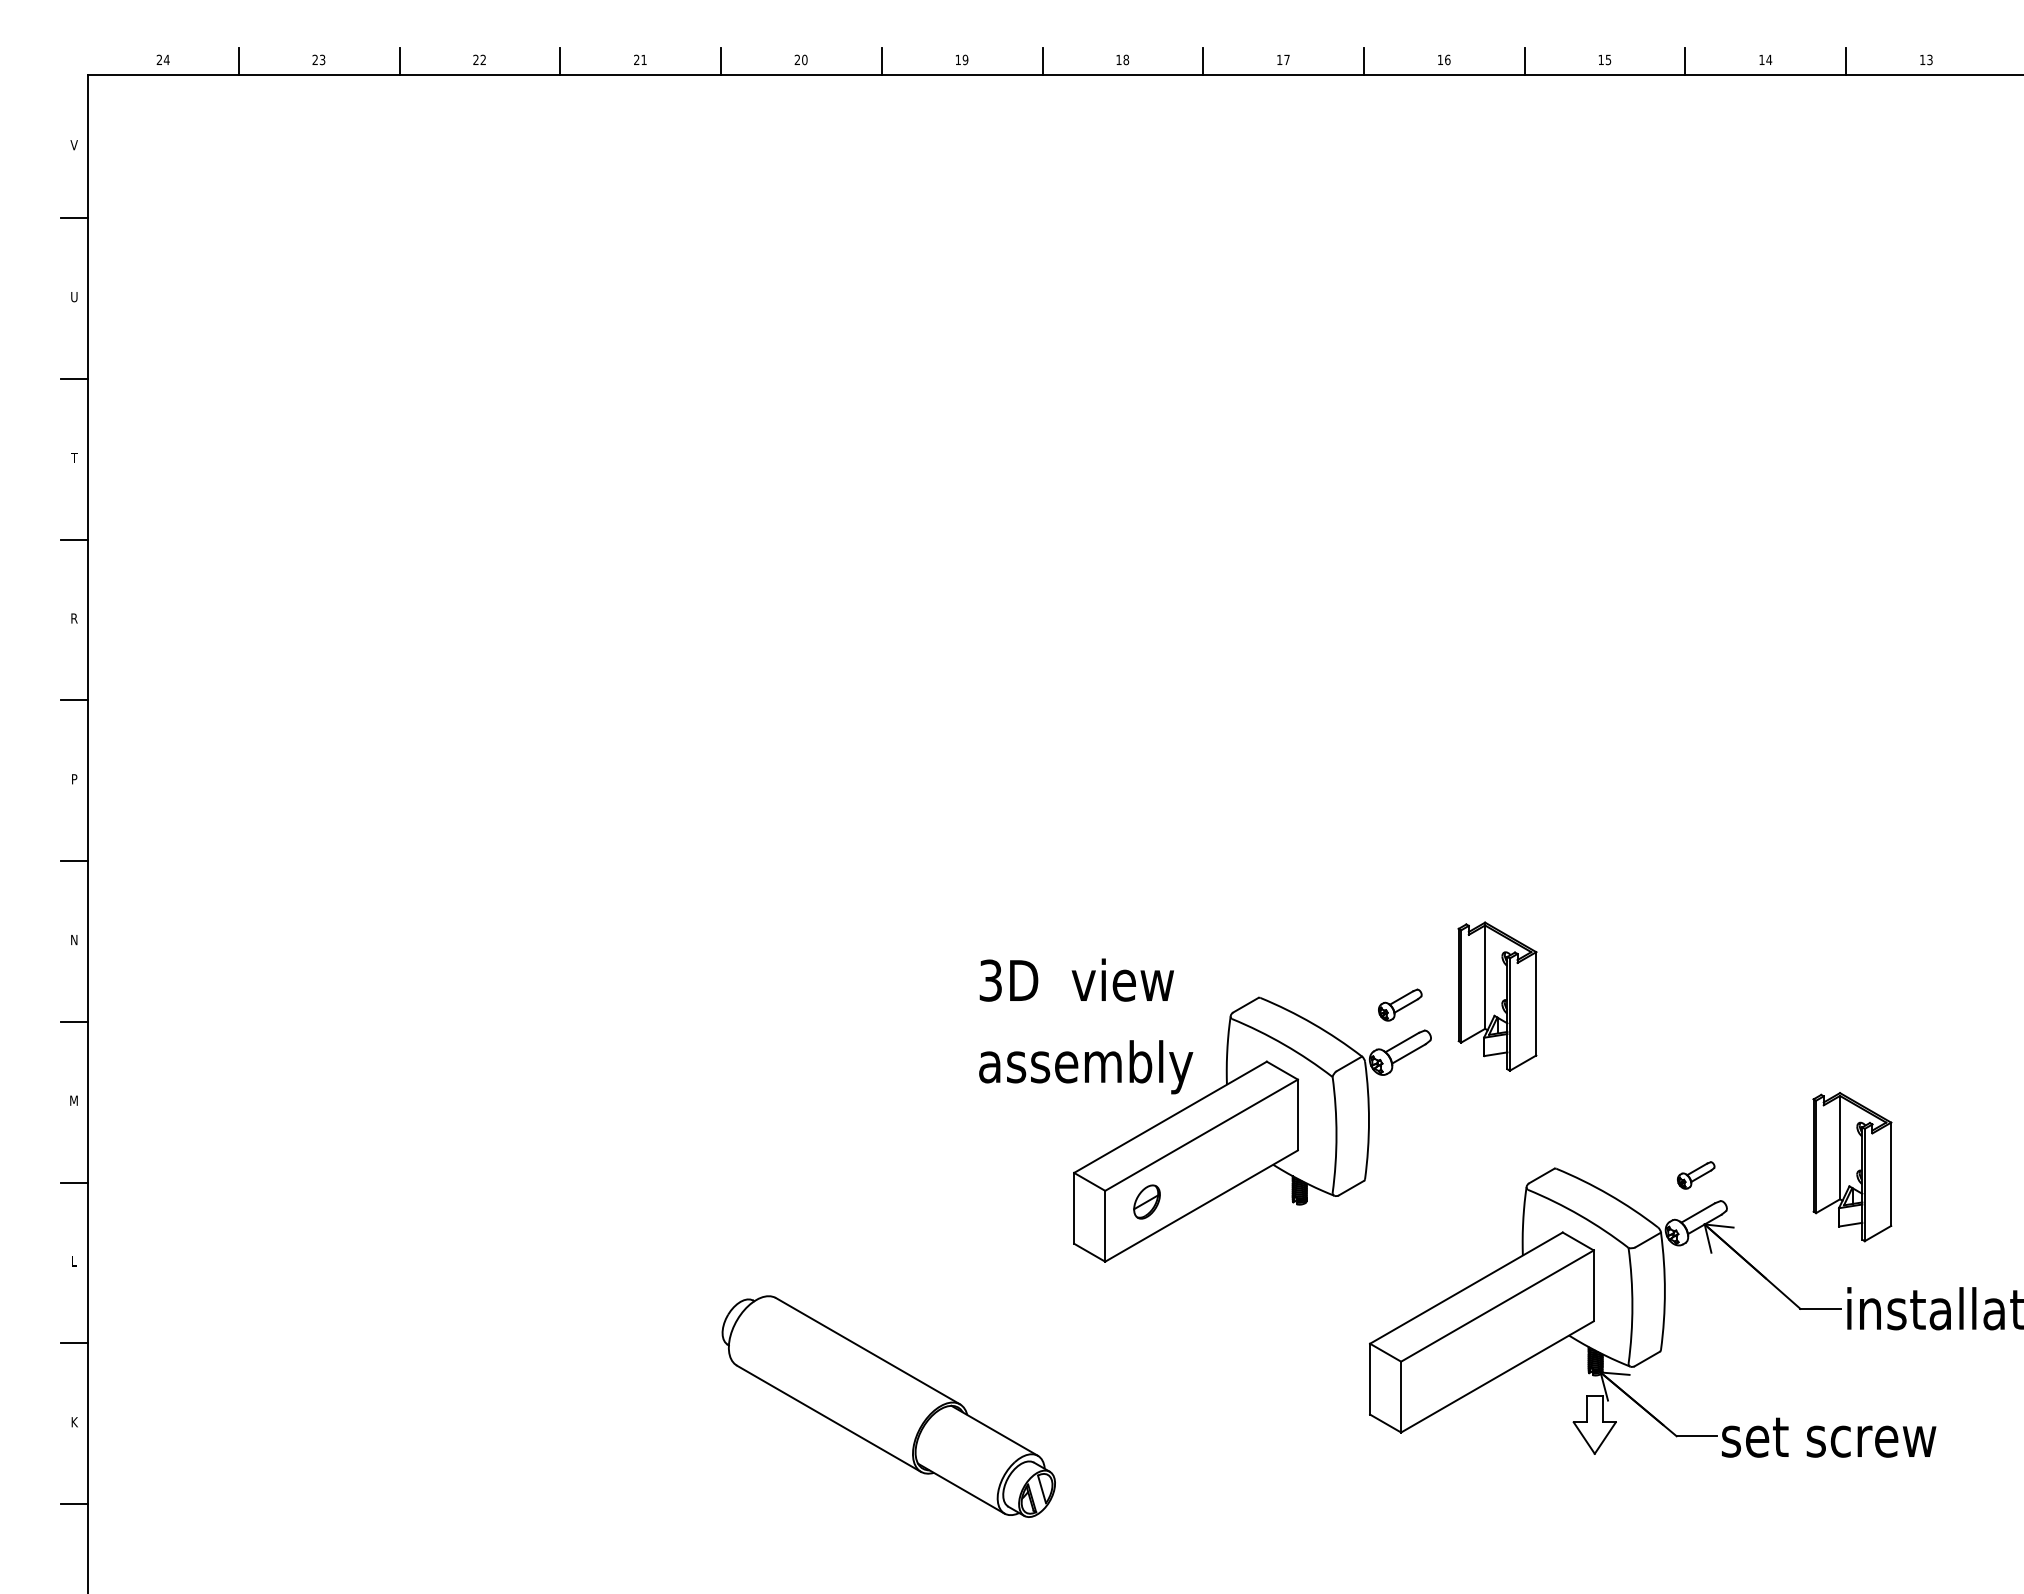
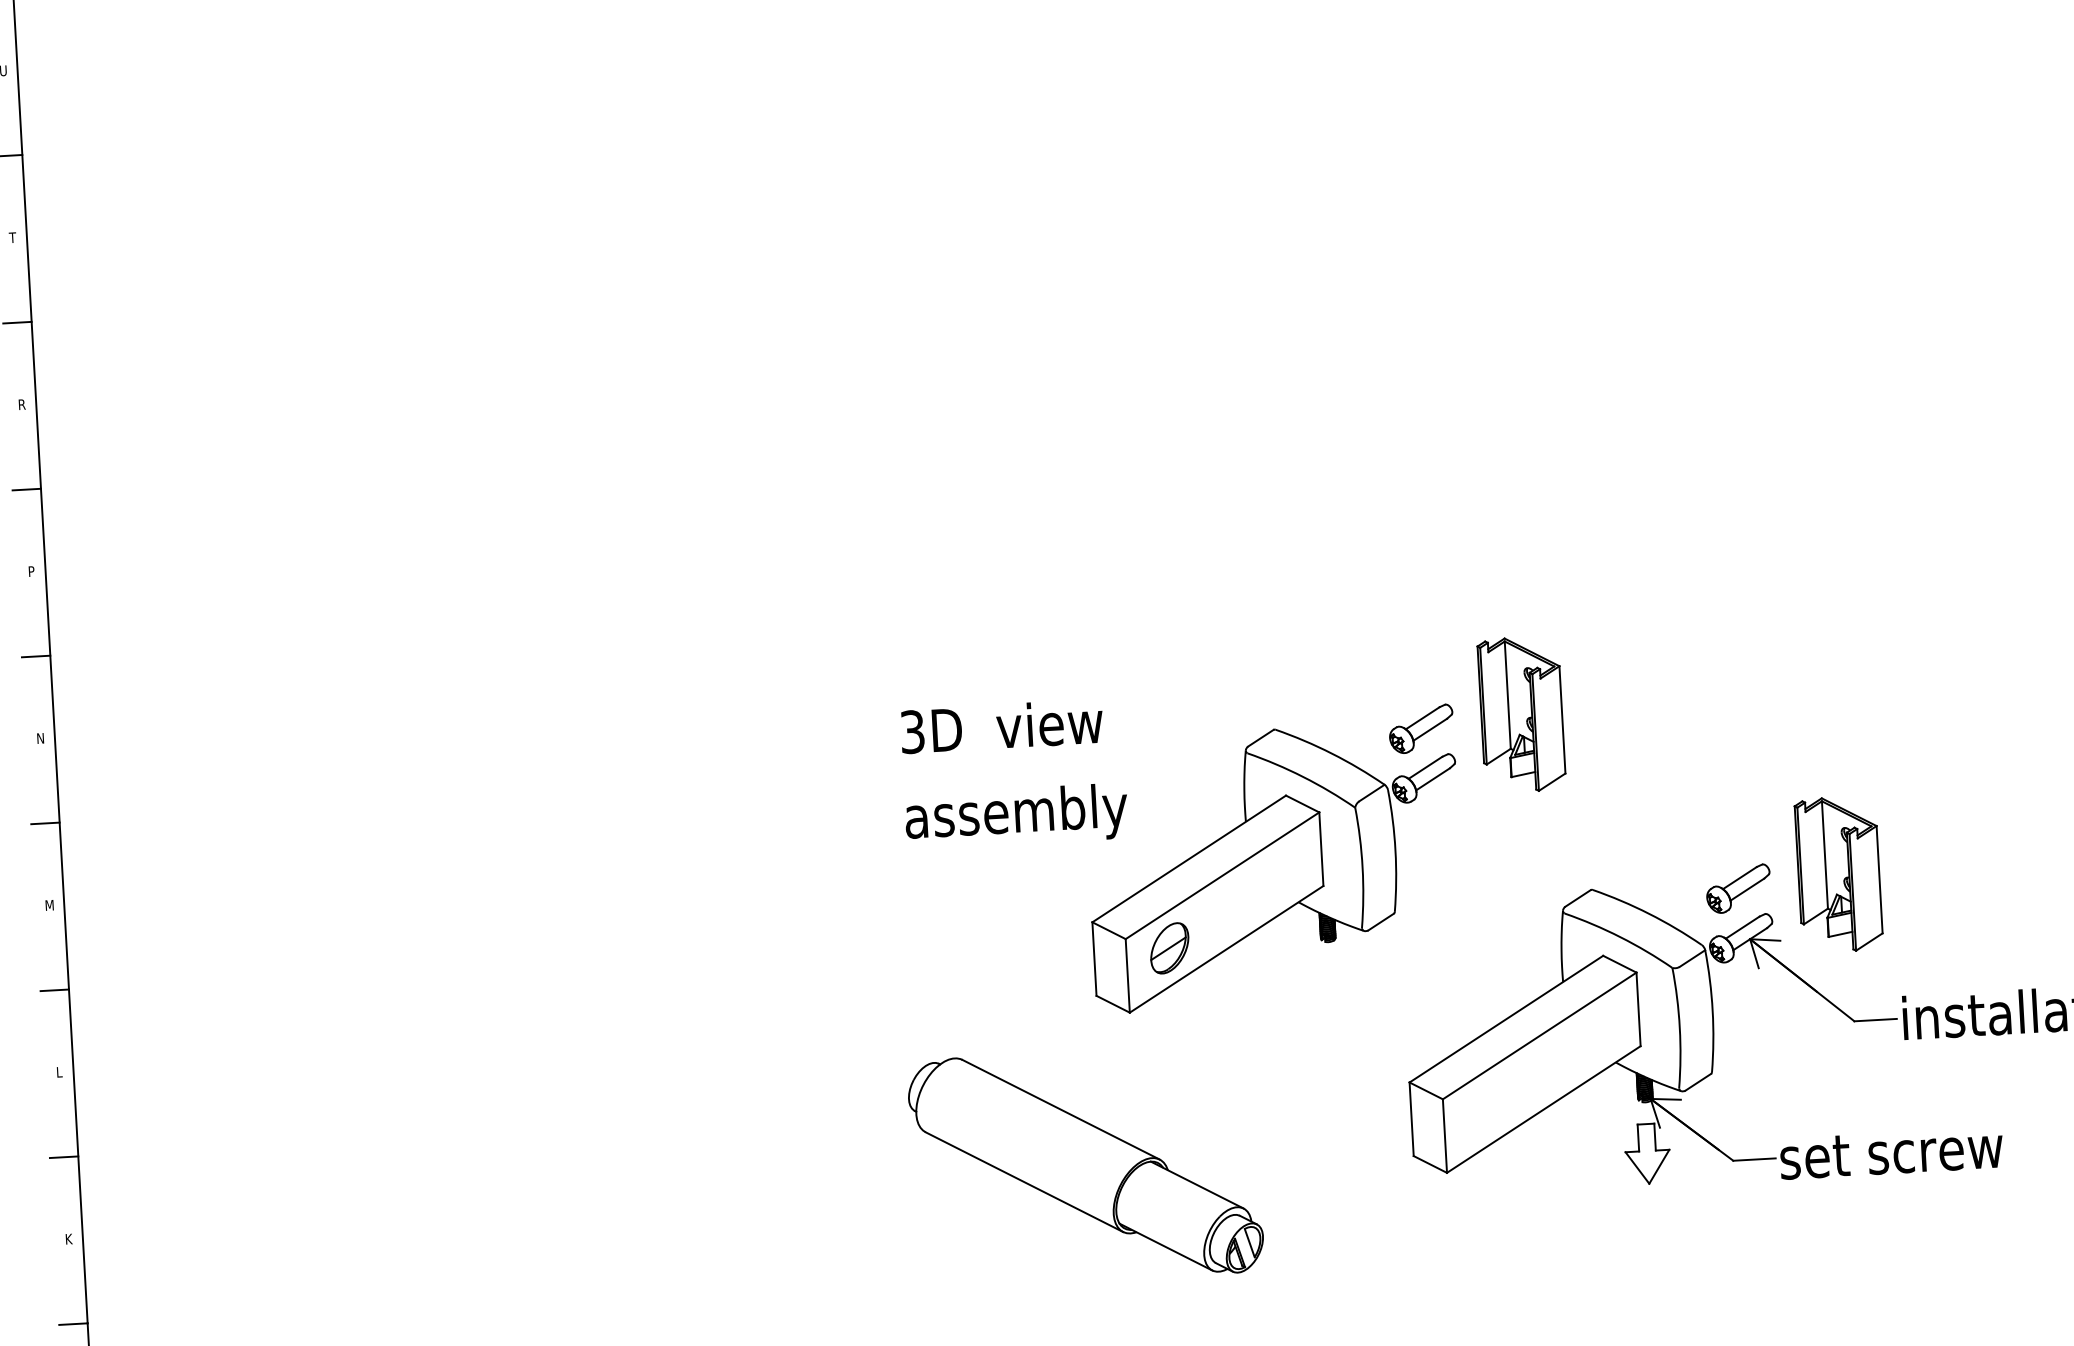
part: (1399, 1005) -> (1420, 729), size x1.43
text: (1086, 1026) -> (1014, 774), moved
part: (1852, 1167) -> (1839, 874), moved
part: (1695, 1175) -> (1737, 888), size x1.67
part: (1146, 1201) -> (1169, 947), size x1.43
part: (888, 1406) -> (1085, 1165), moved

